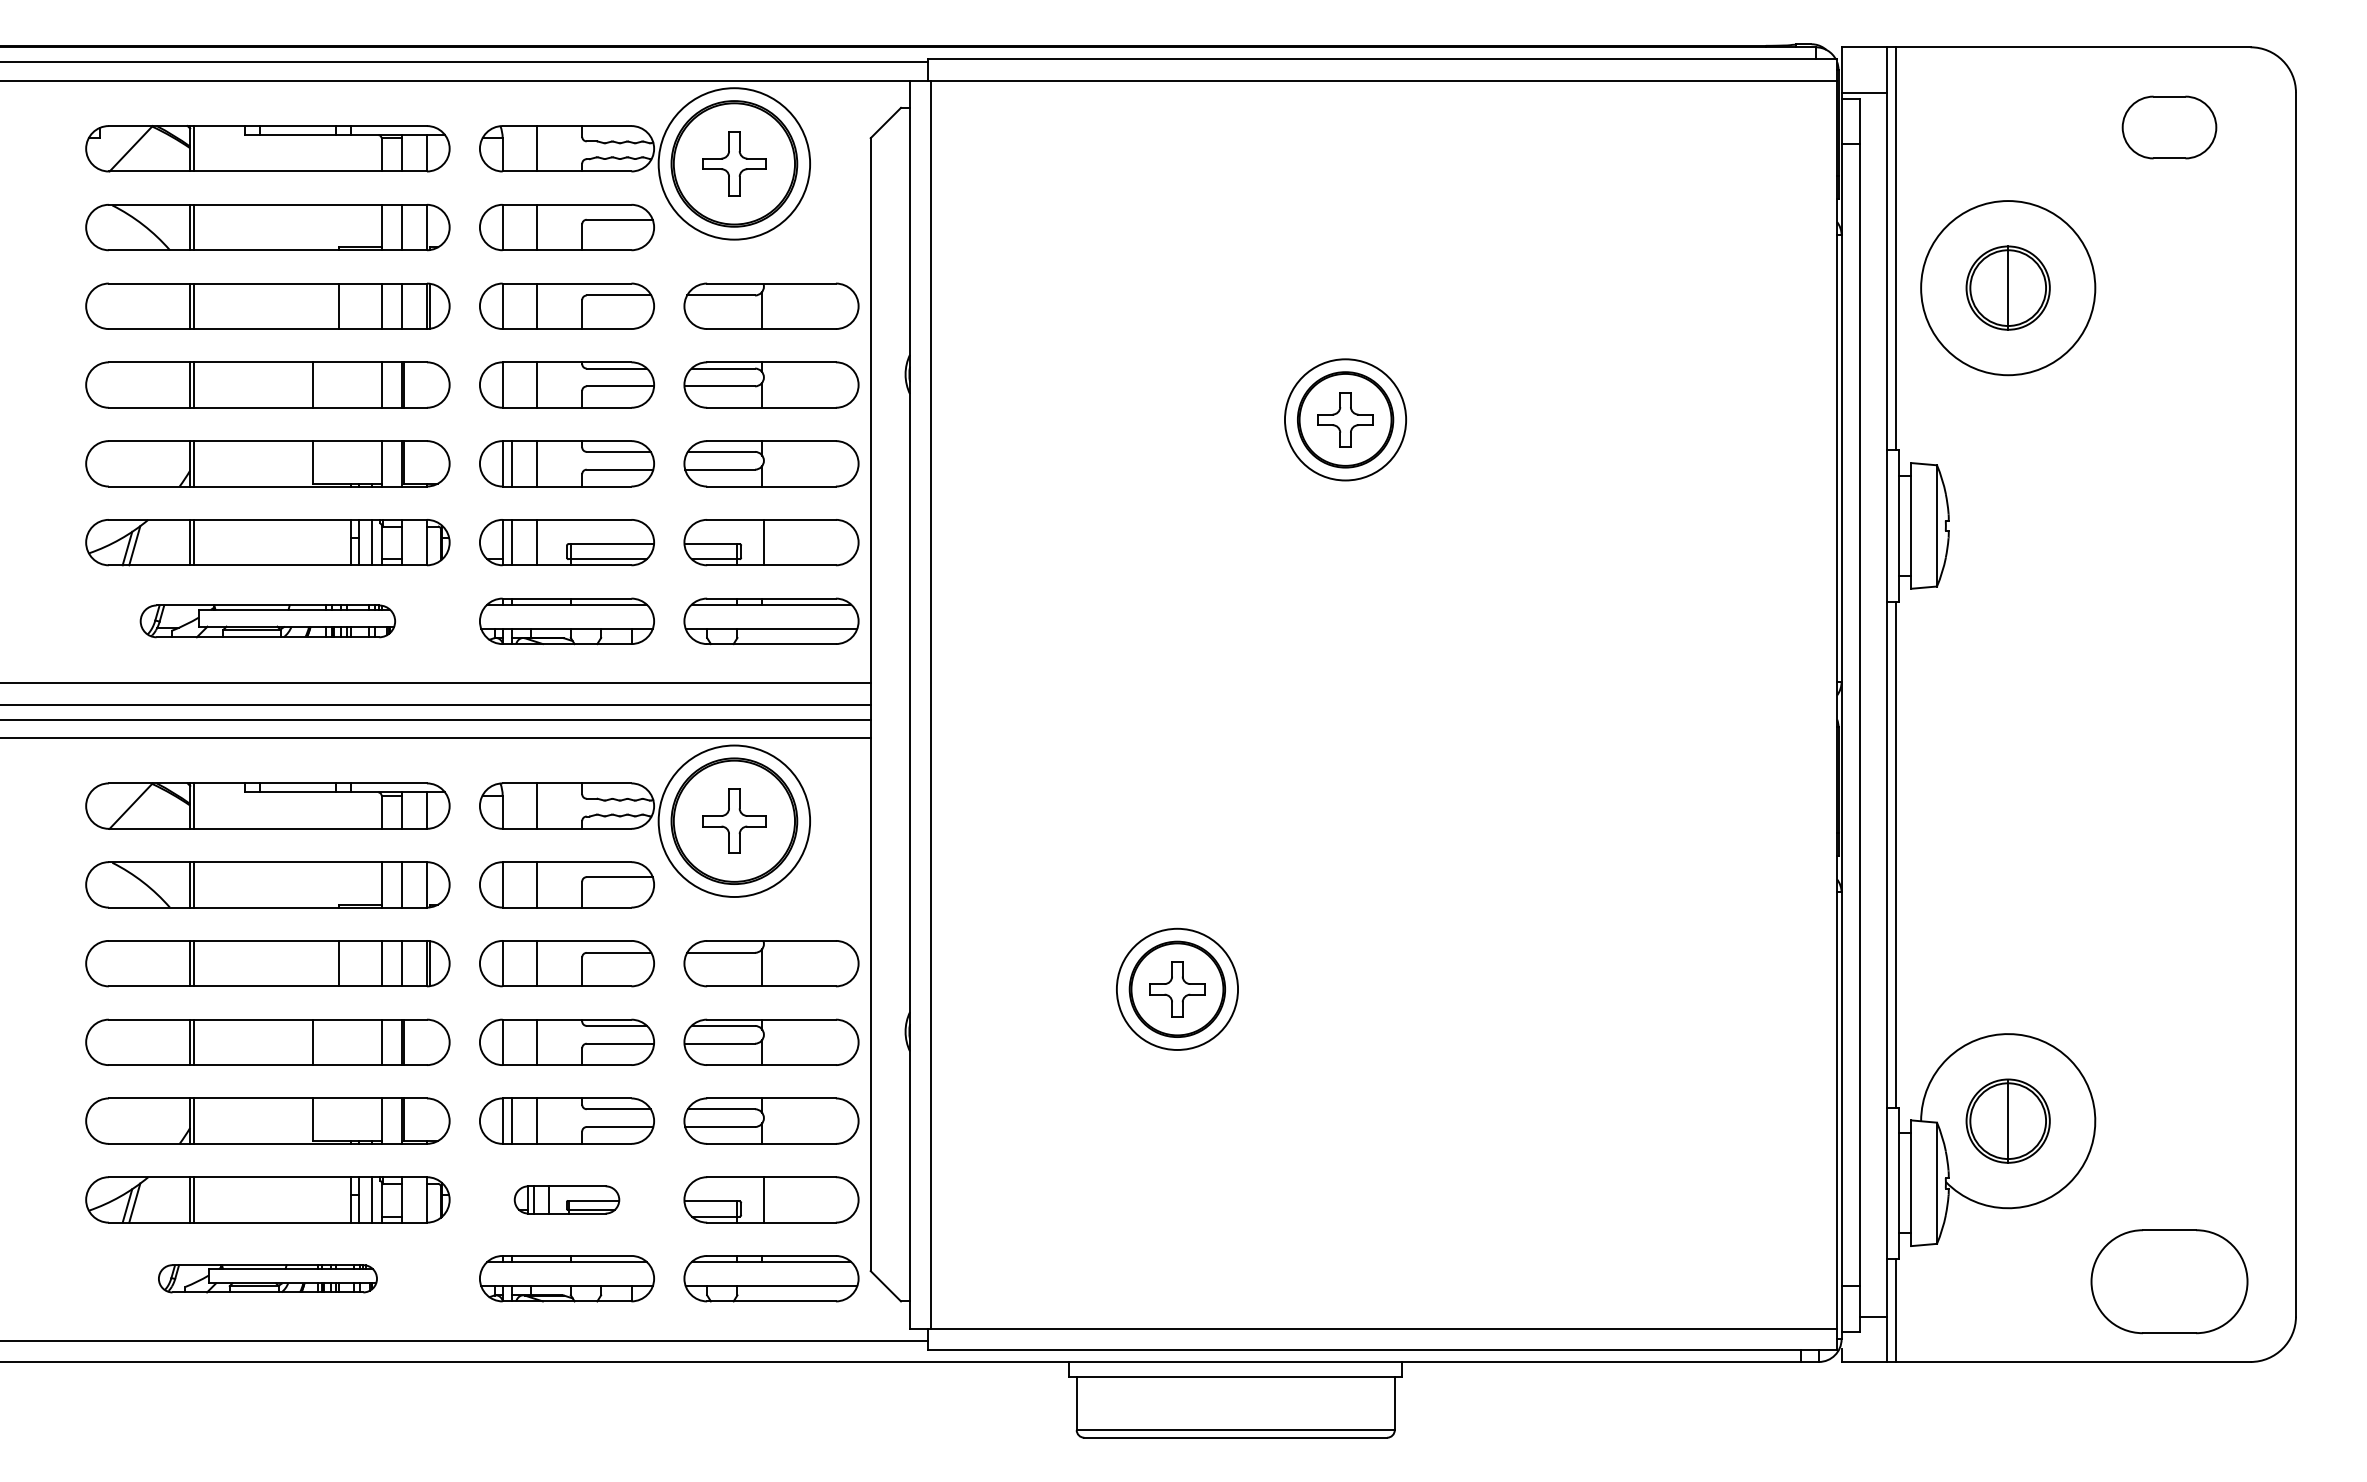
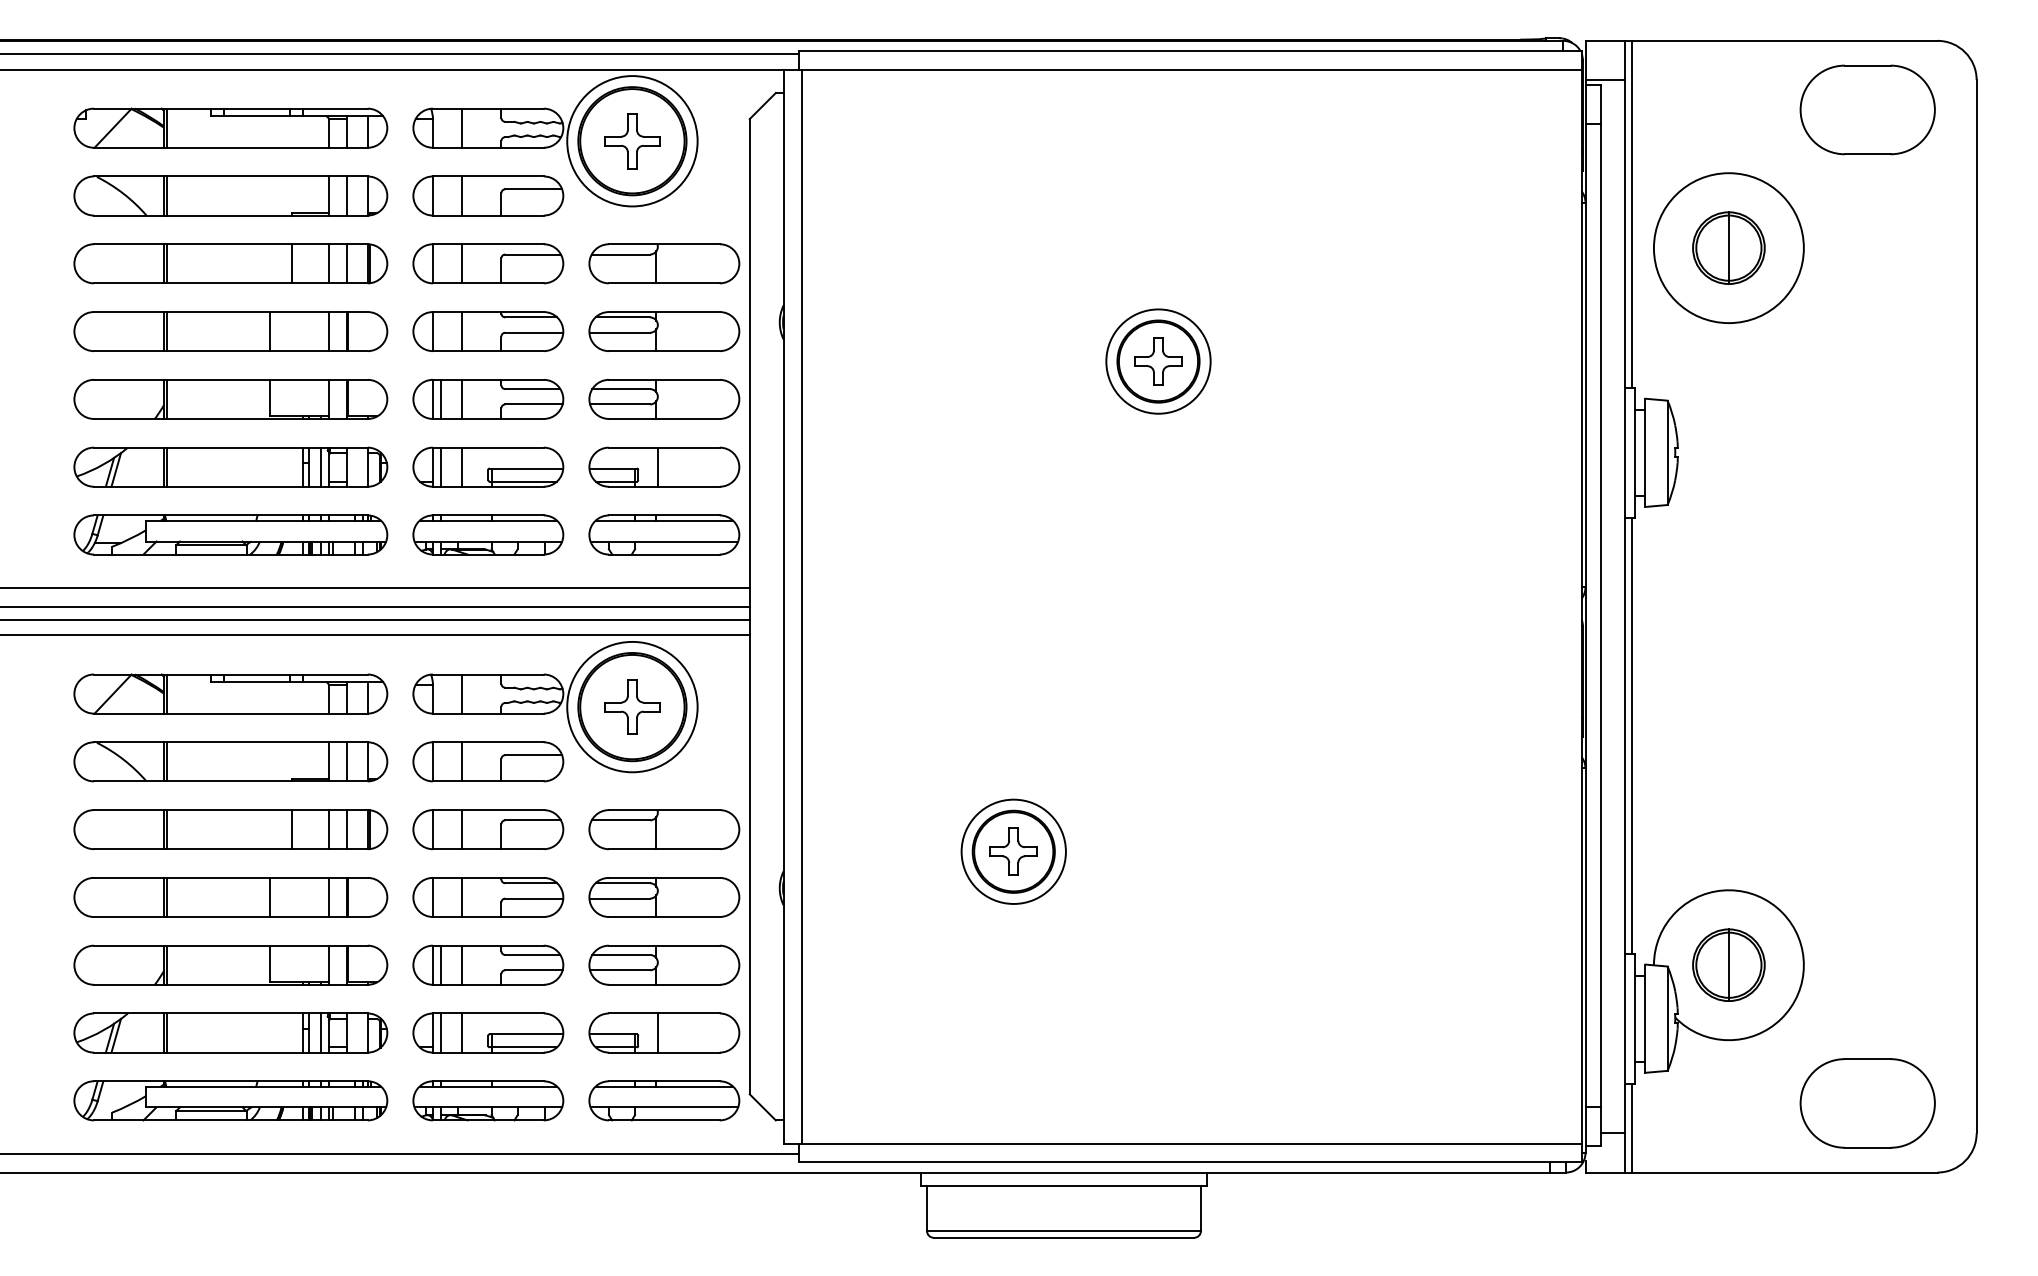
part: (2169, 127) -> (1867, 109), size x1.67
part: (267, 621) -> (230, 535), size x1.43
part: (566, 1199) -> (487, 1032), size x1.67
part: (267, 1278) -> (230, 1100), size x1.67

